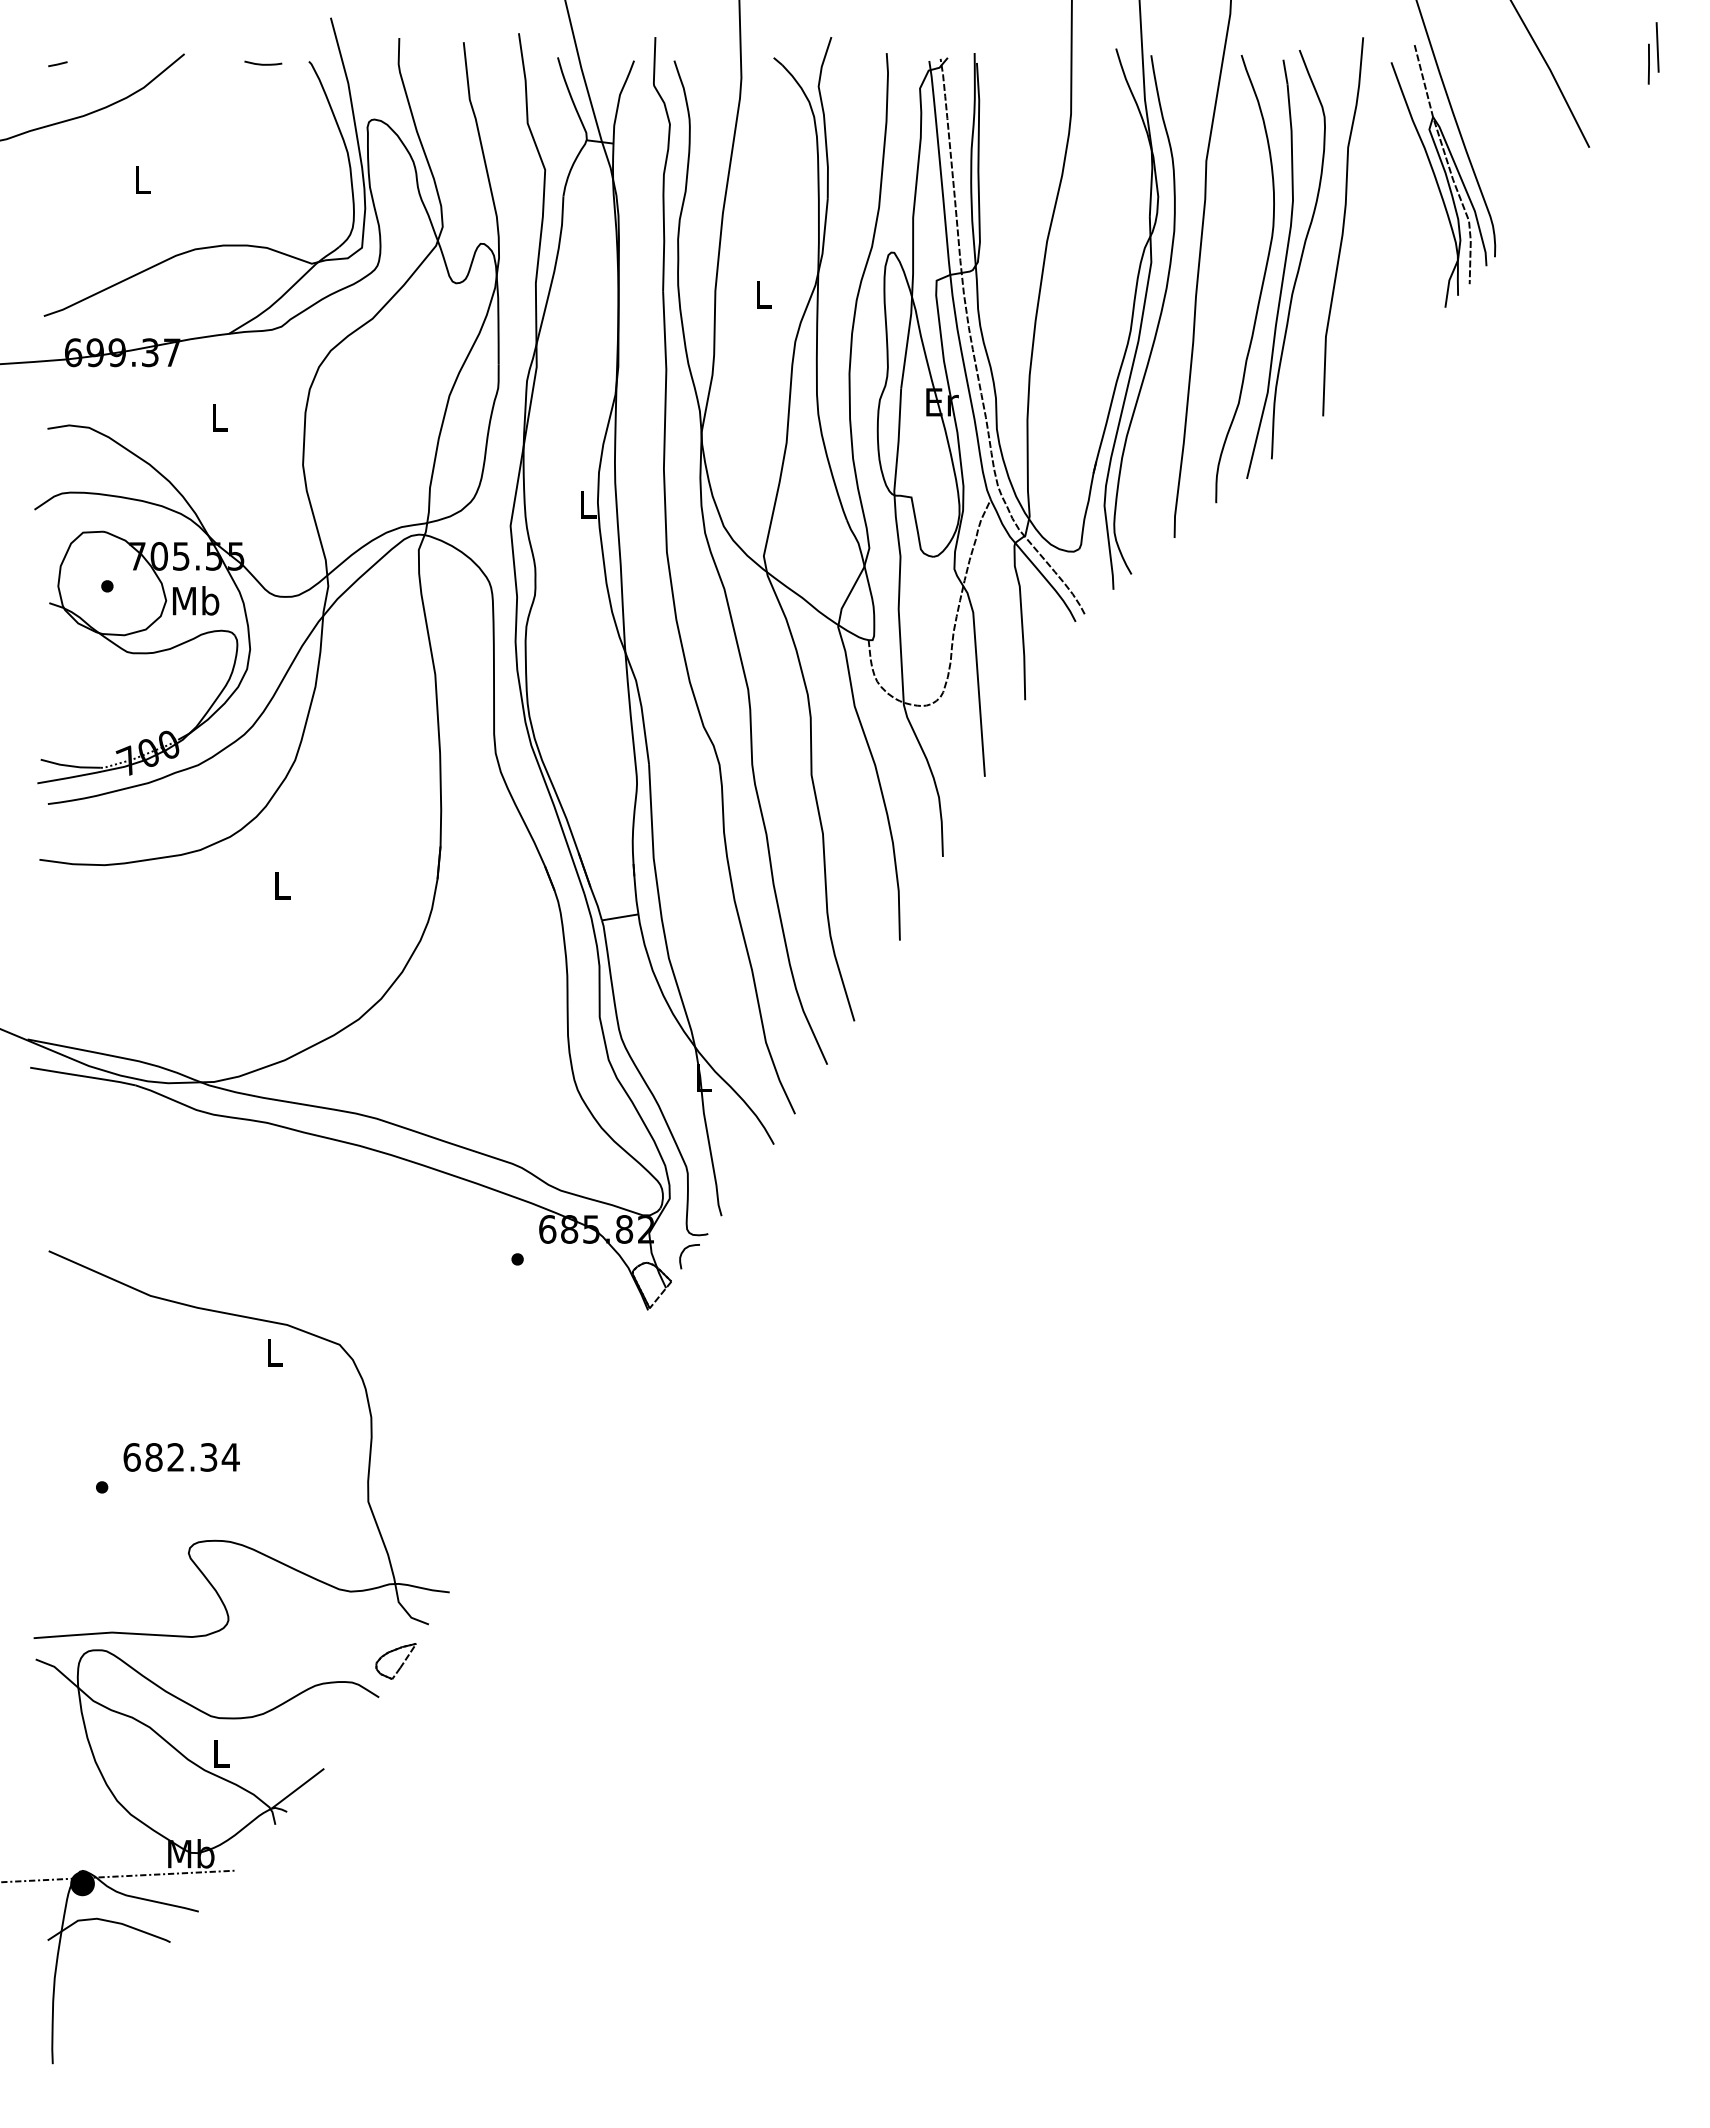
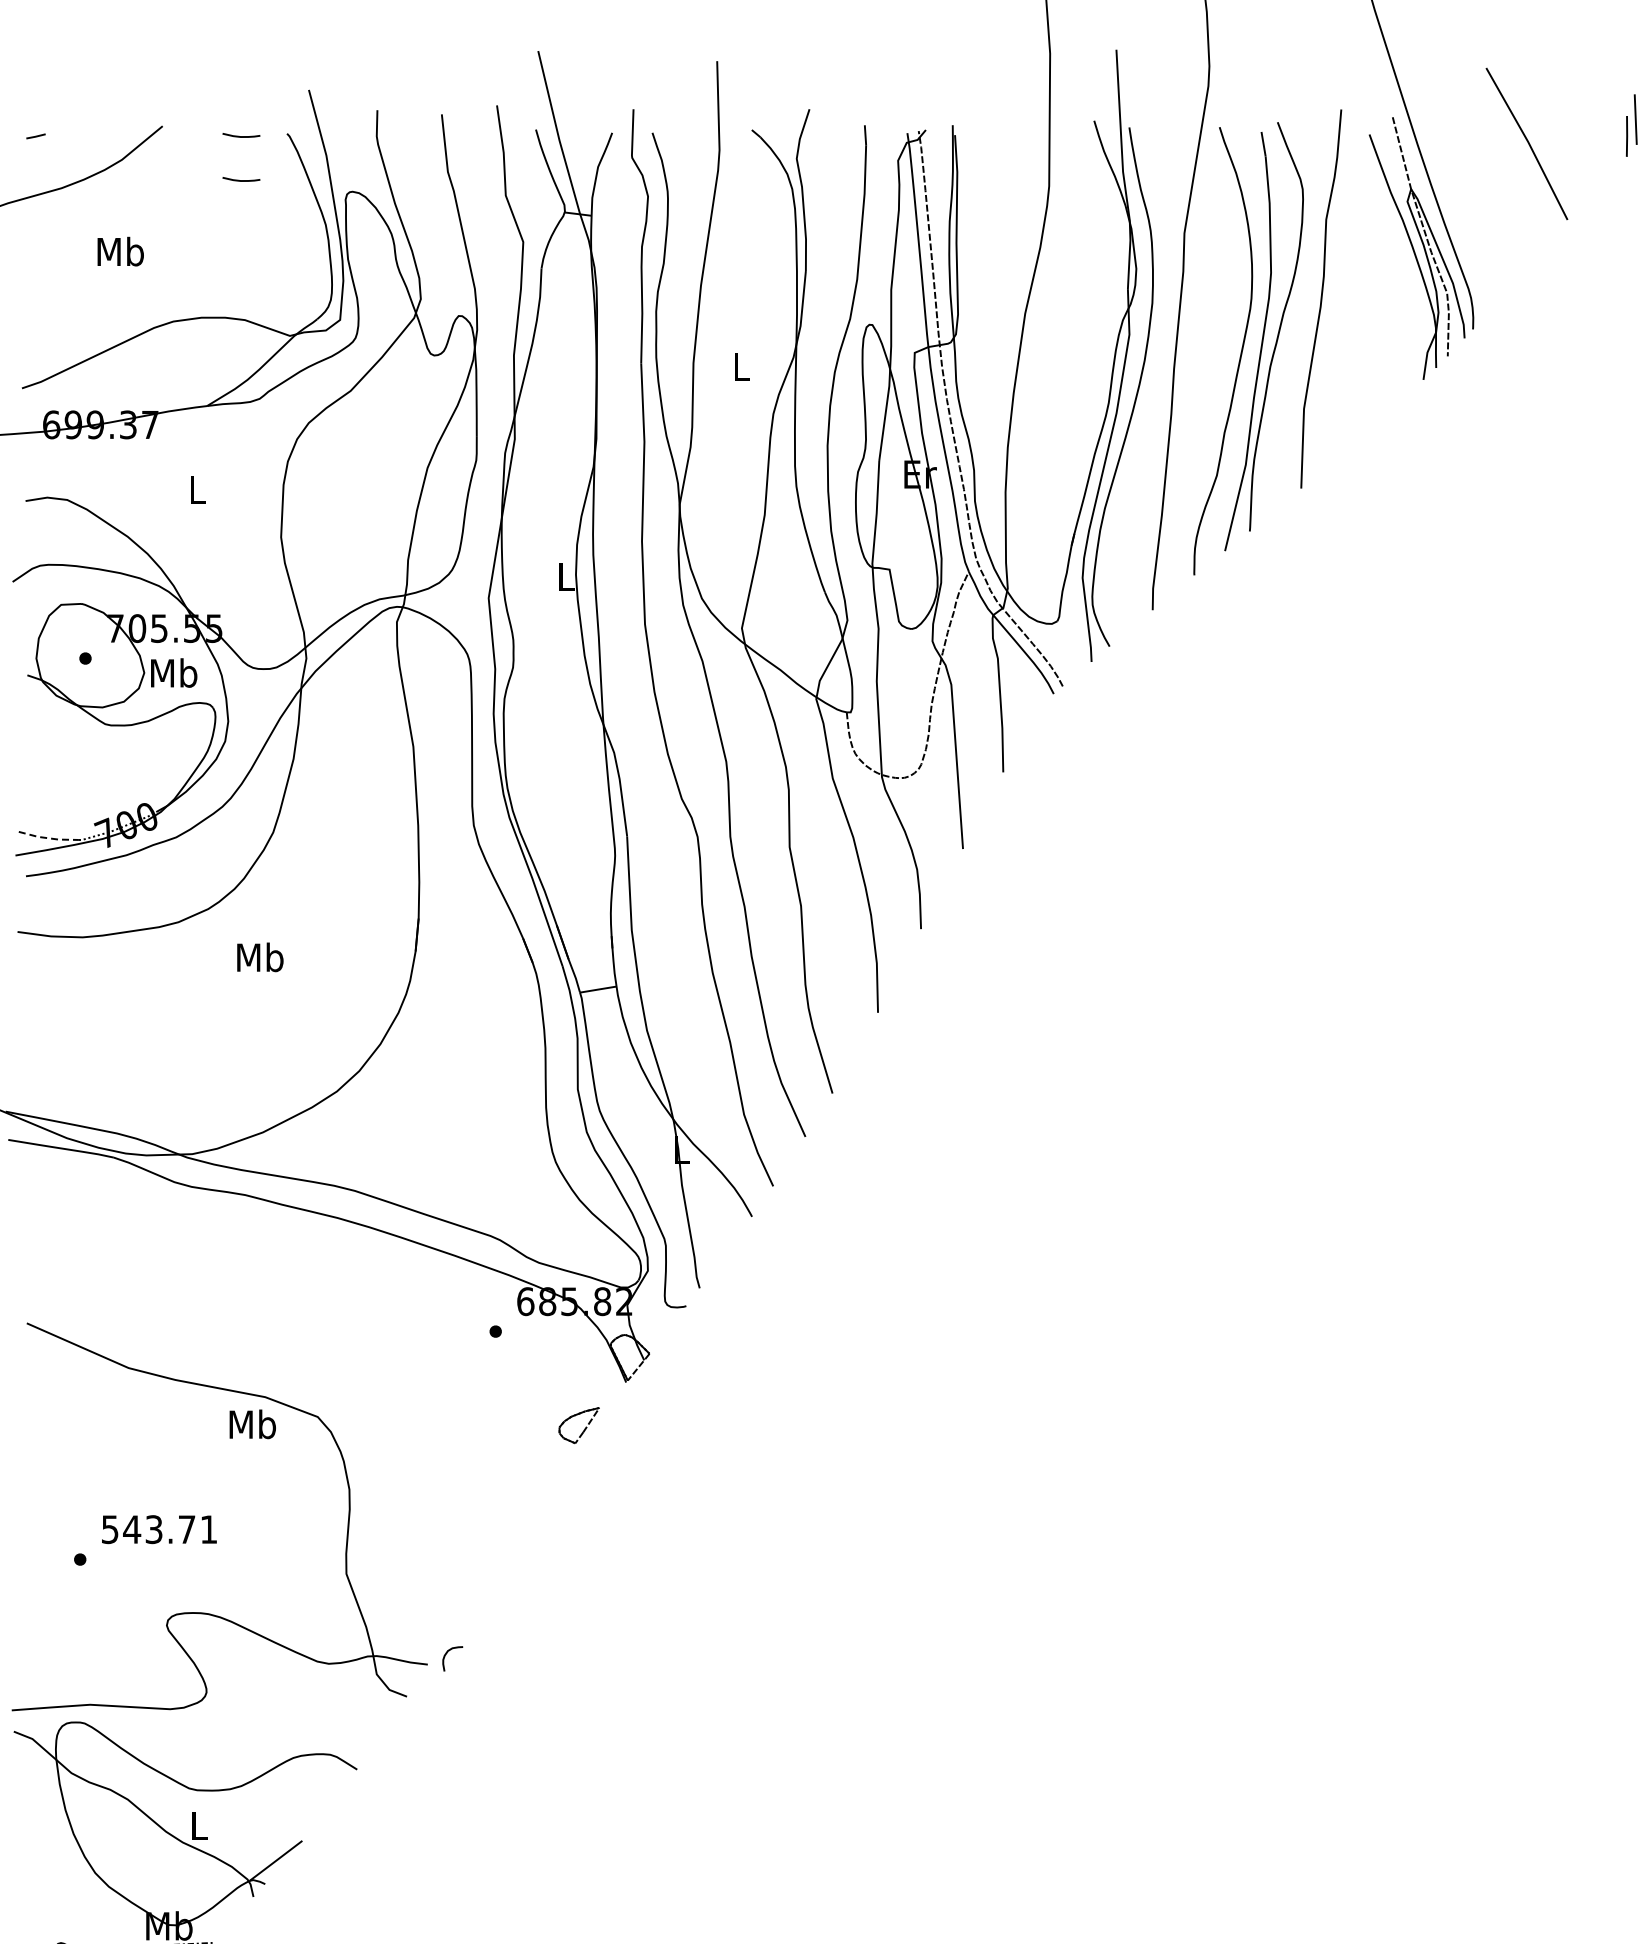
curve: (263, 107) -> (241, 179), added
text: (142, 179) -> (120, 251), L -> Mb
line: (70, 766) -> (48, 838), solid -> dashed
text: (282, 884) -> (260, 956), L -> Mb
curve: (684, 1251) -> (447, 1653), moved
text: (274, 1351) -> (252, 1423), L -> Mb
text: (181, 1457) -> (159, 1529), 682.34 -> 543.71
part: (400, 1665) -> (583, 1429), moved

